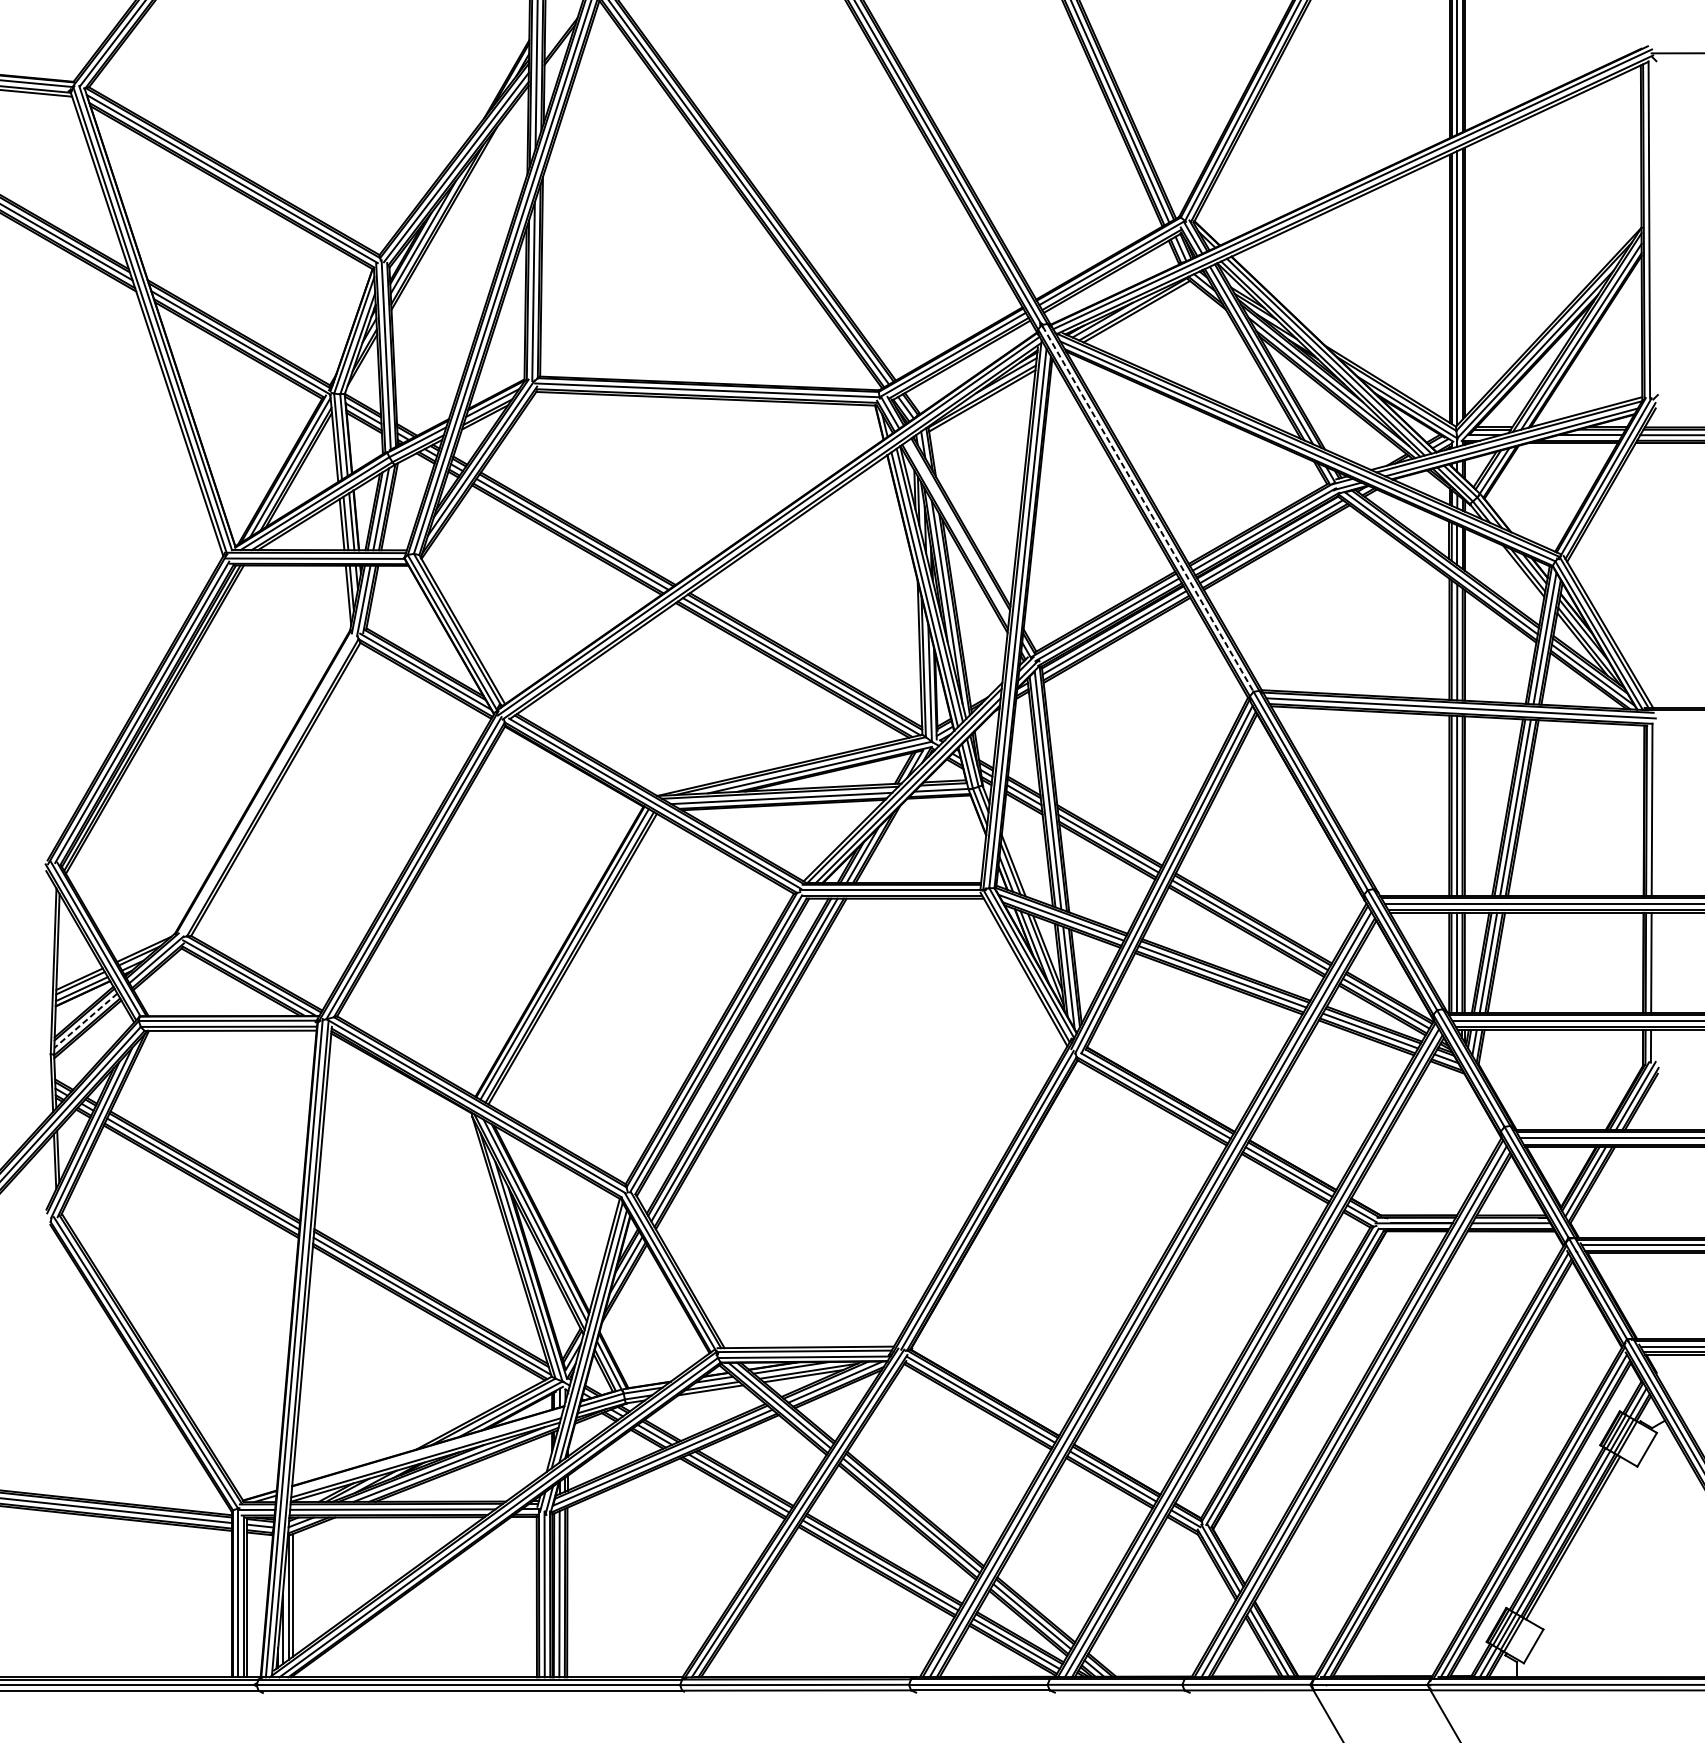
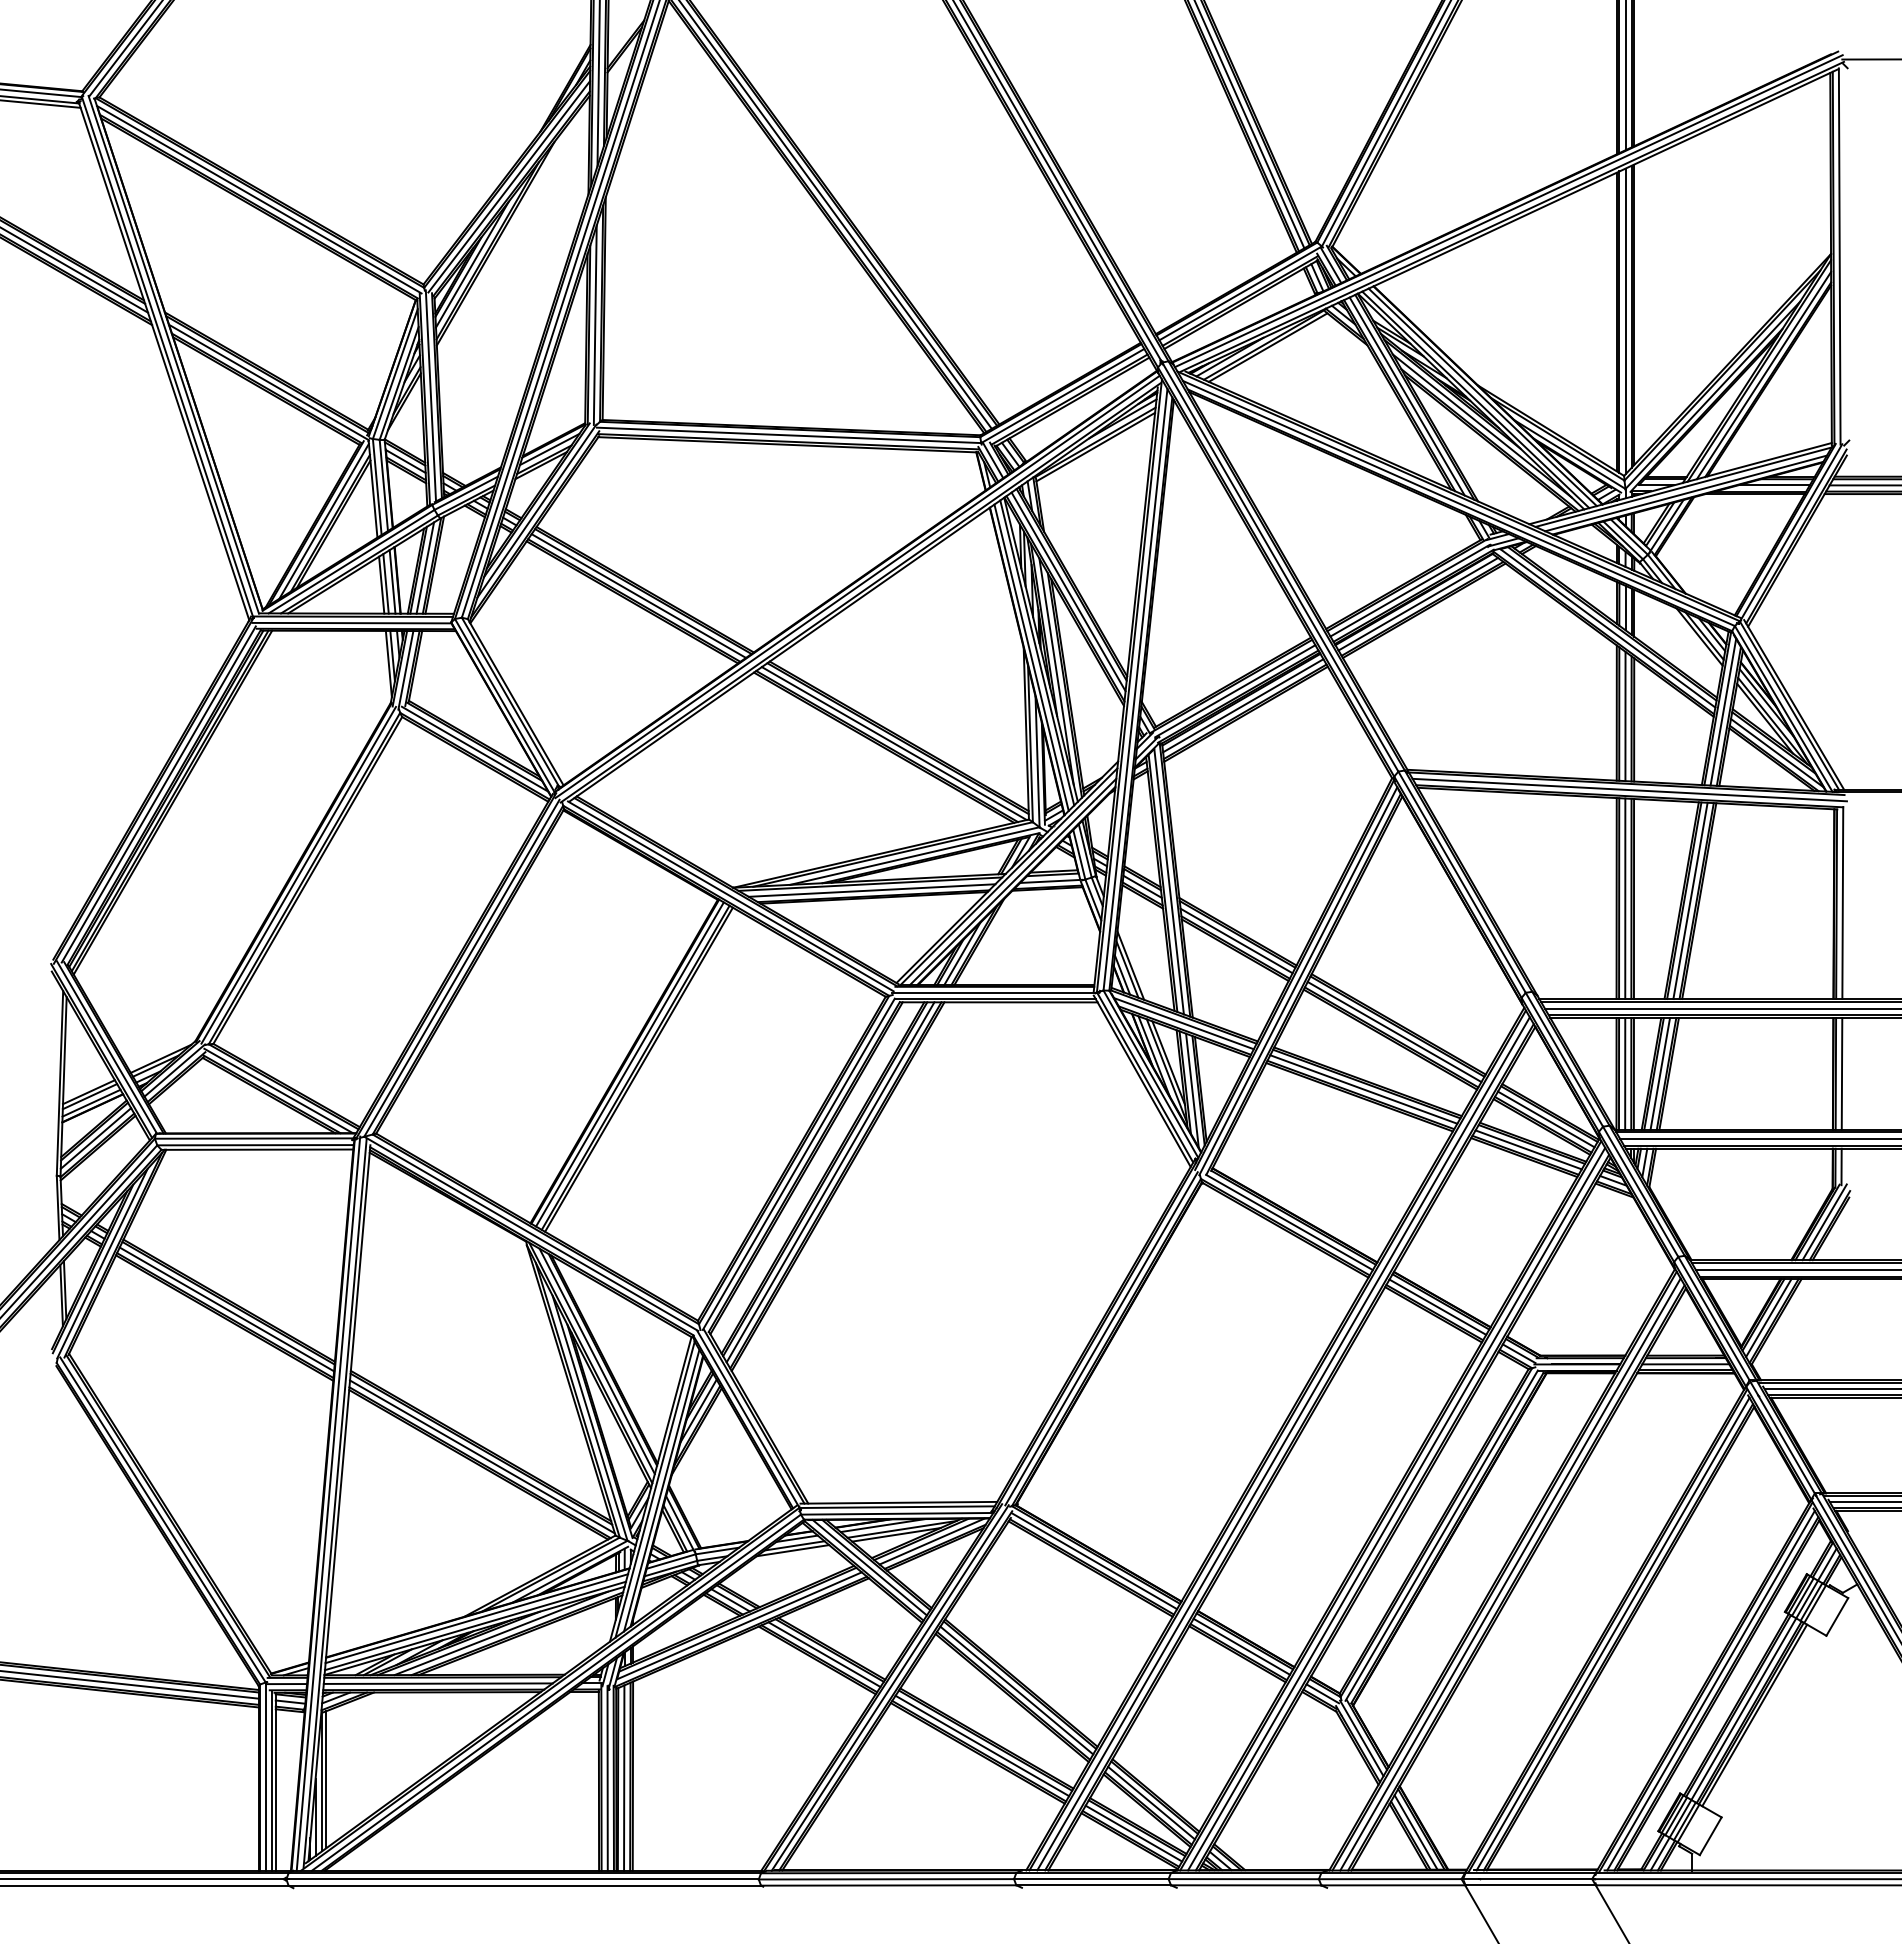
line: (1147, 509) -> (1280, 568), dashed -> solid
line: (957, 530) -> (1068, 591), added
line: (267, 784) -> (298, 874), added
line: (85, 1020) -> (95, 1138), dashed -> solid
line: (427, 1451) -> (476, 1618), added

